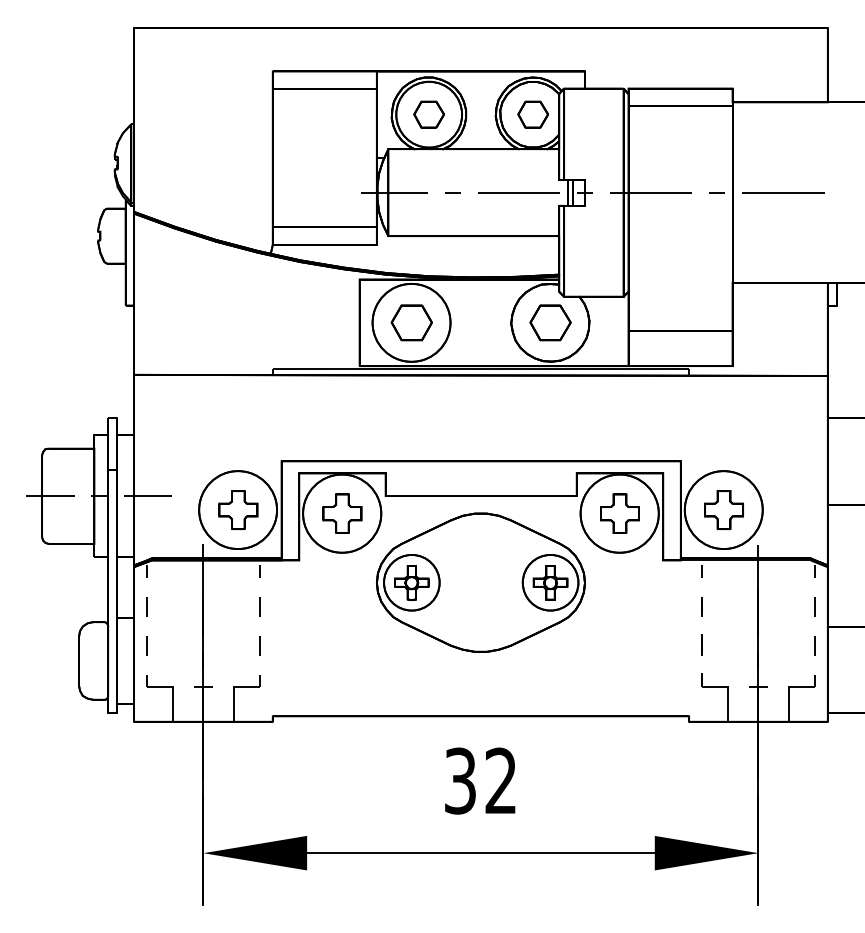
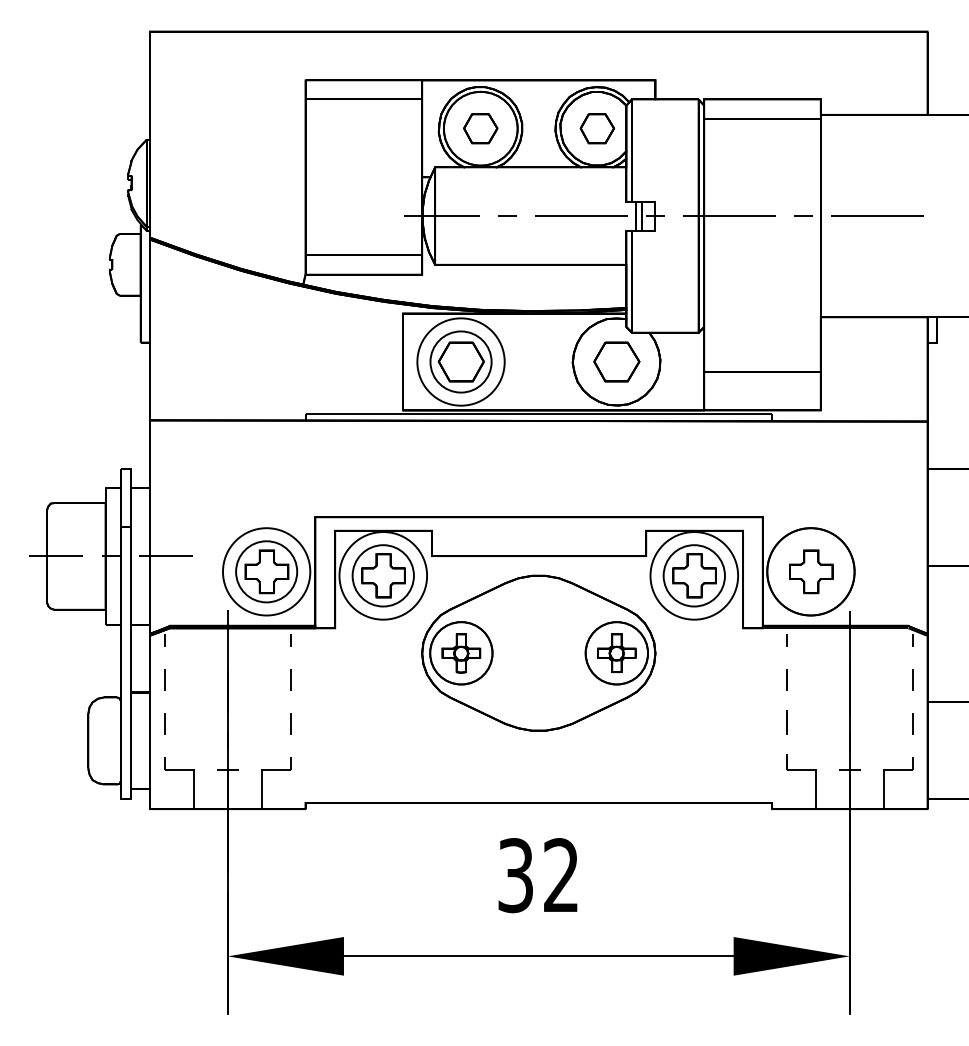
circle: (411, 322) -> (460, 361), size x0.7
circle: (238, 510) -> (267, 572), size x0.7
circle: (342, 513) -> (383, 575), size x0.7
circle: (619, 513) -> (694, 575), size x0.7

